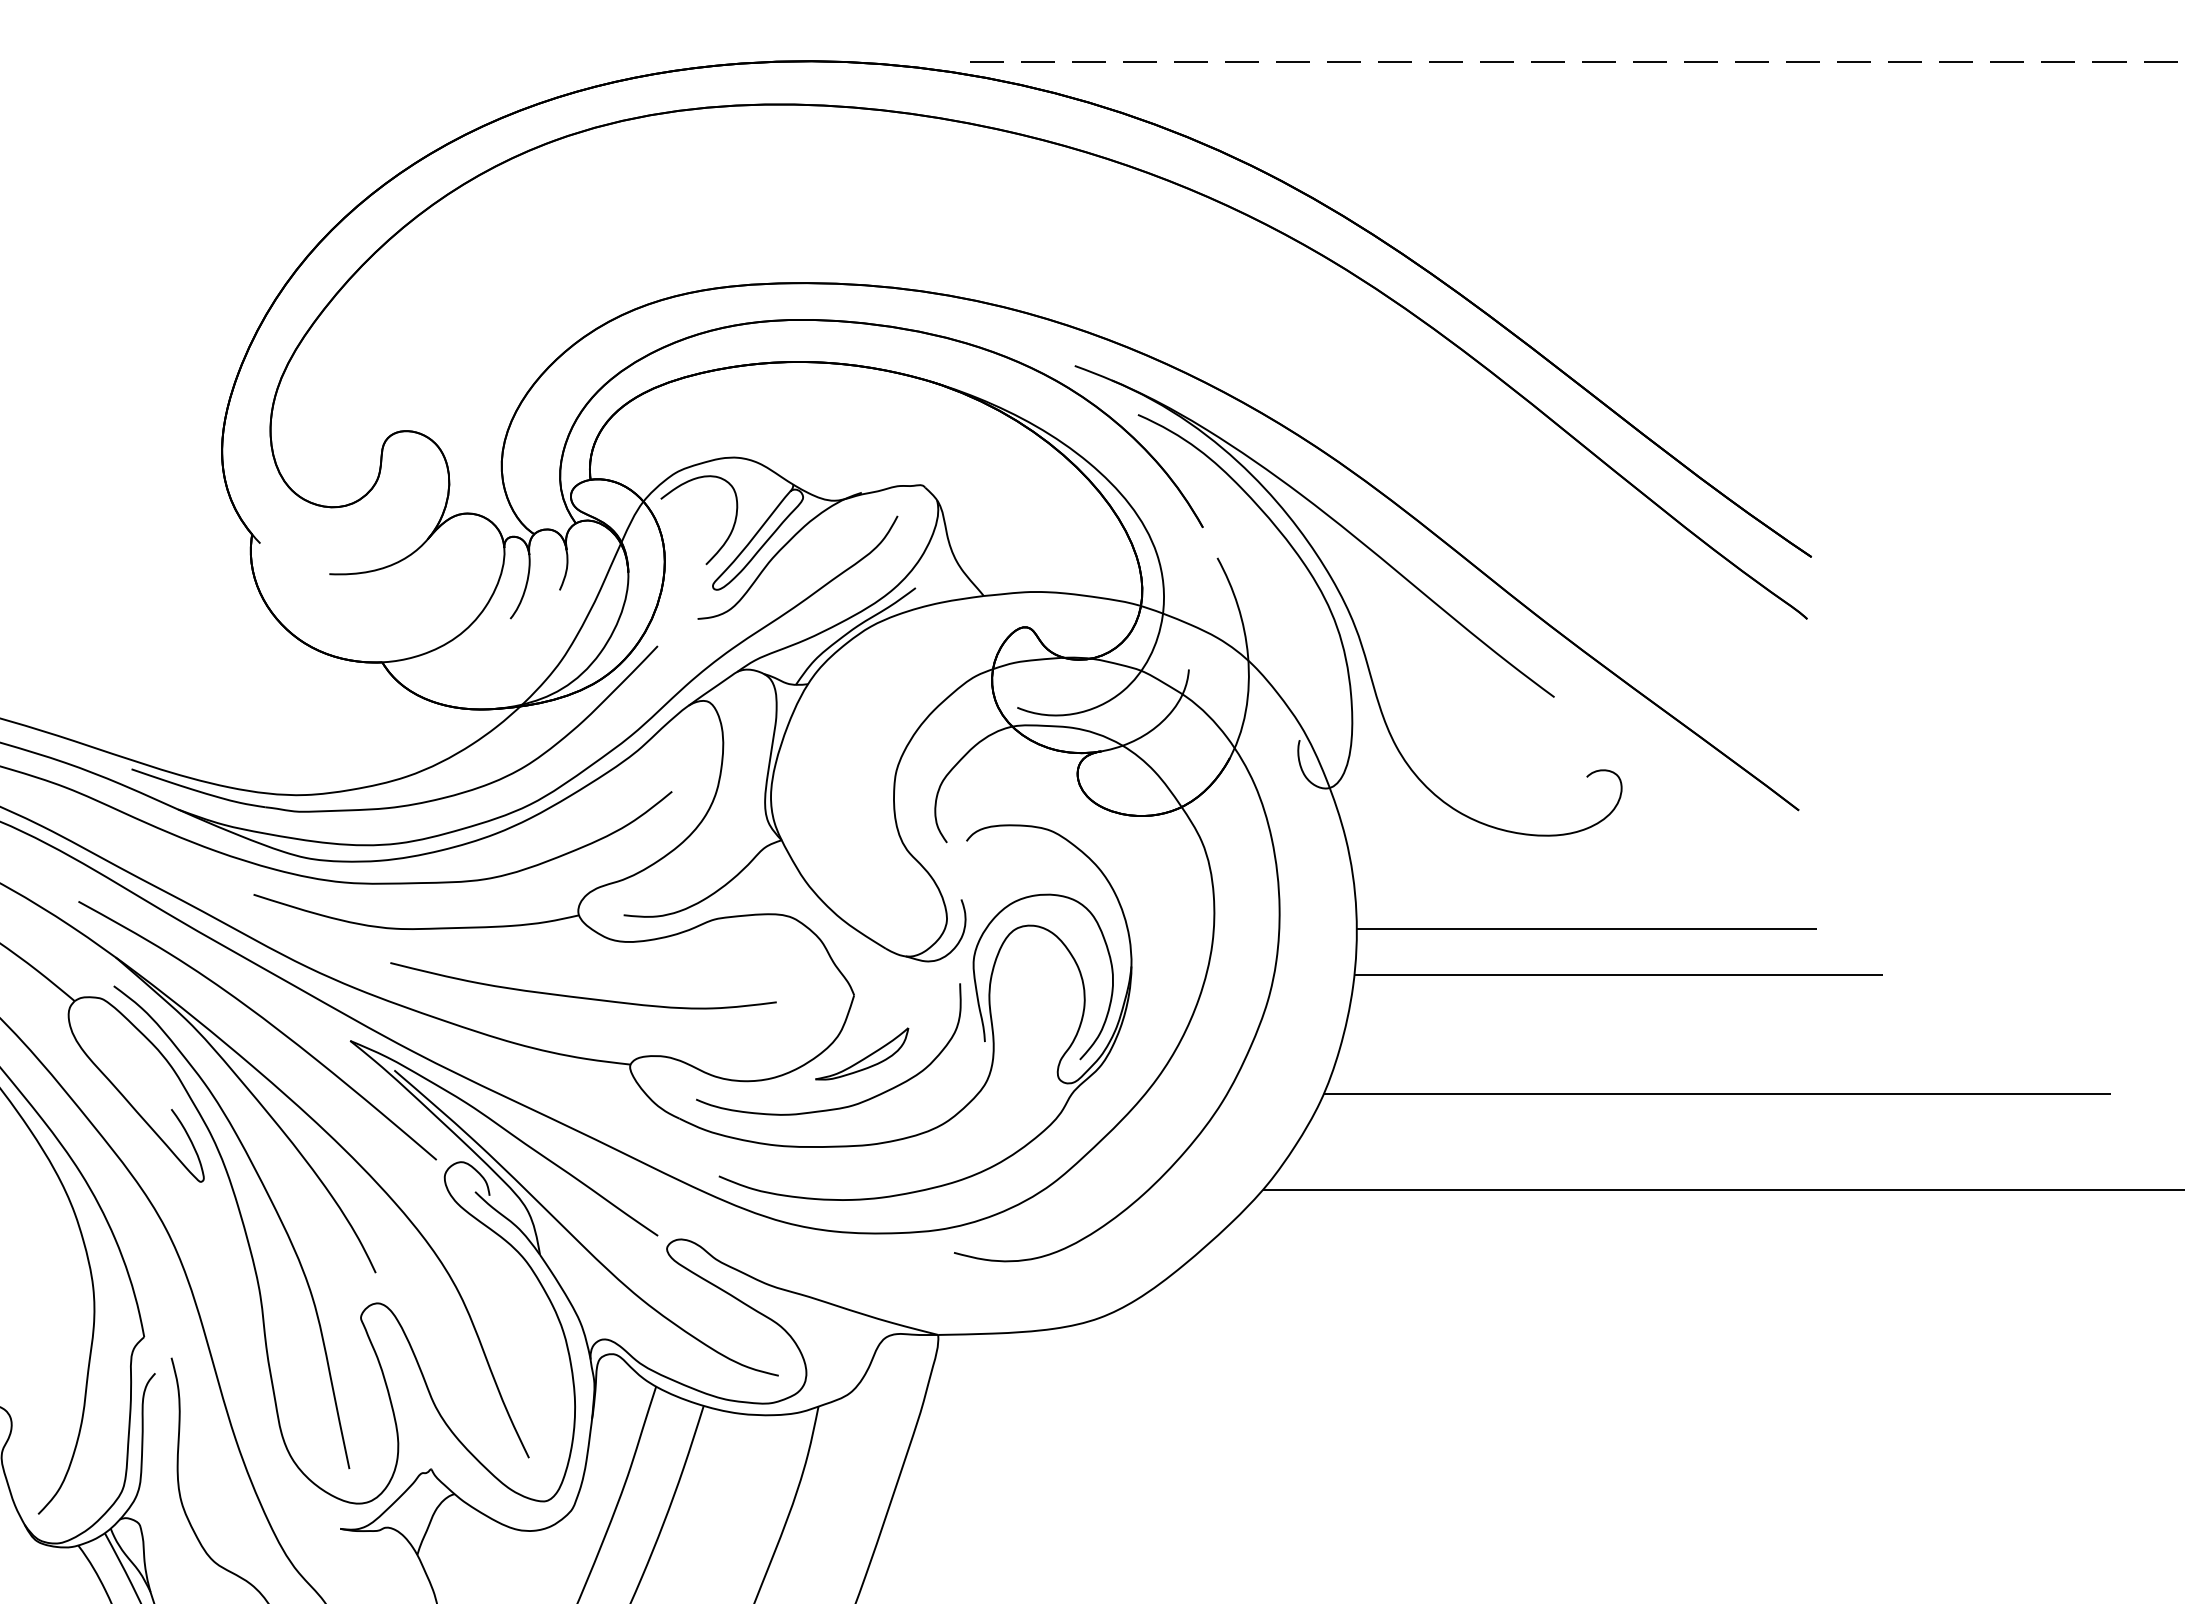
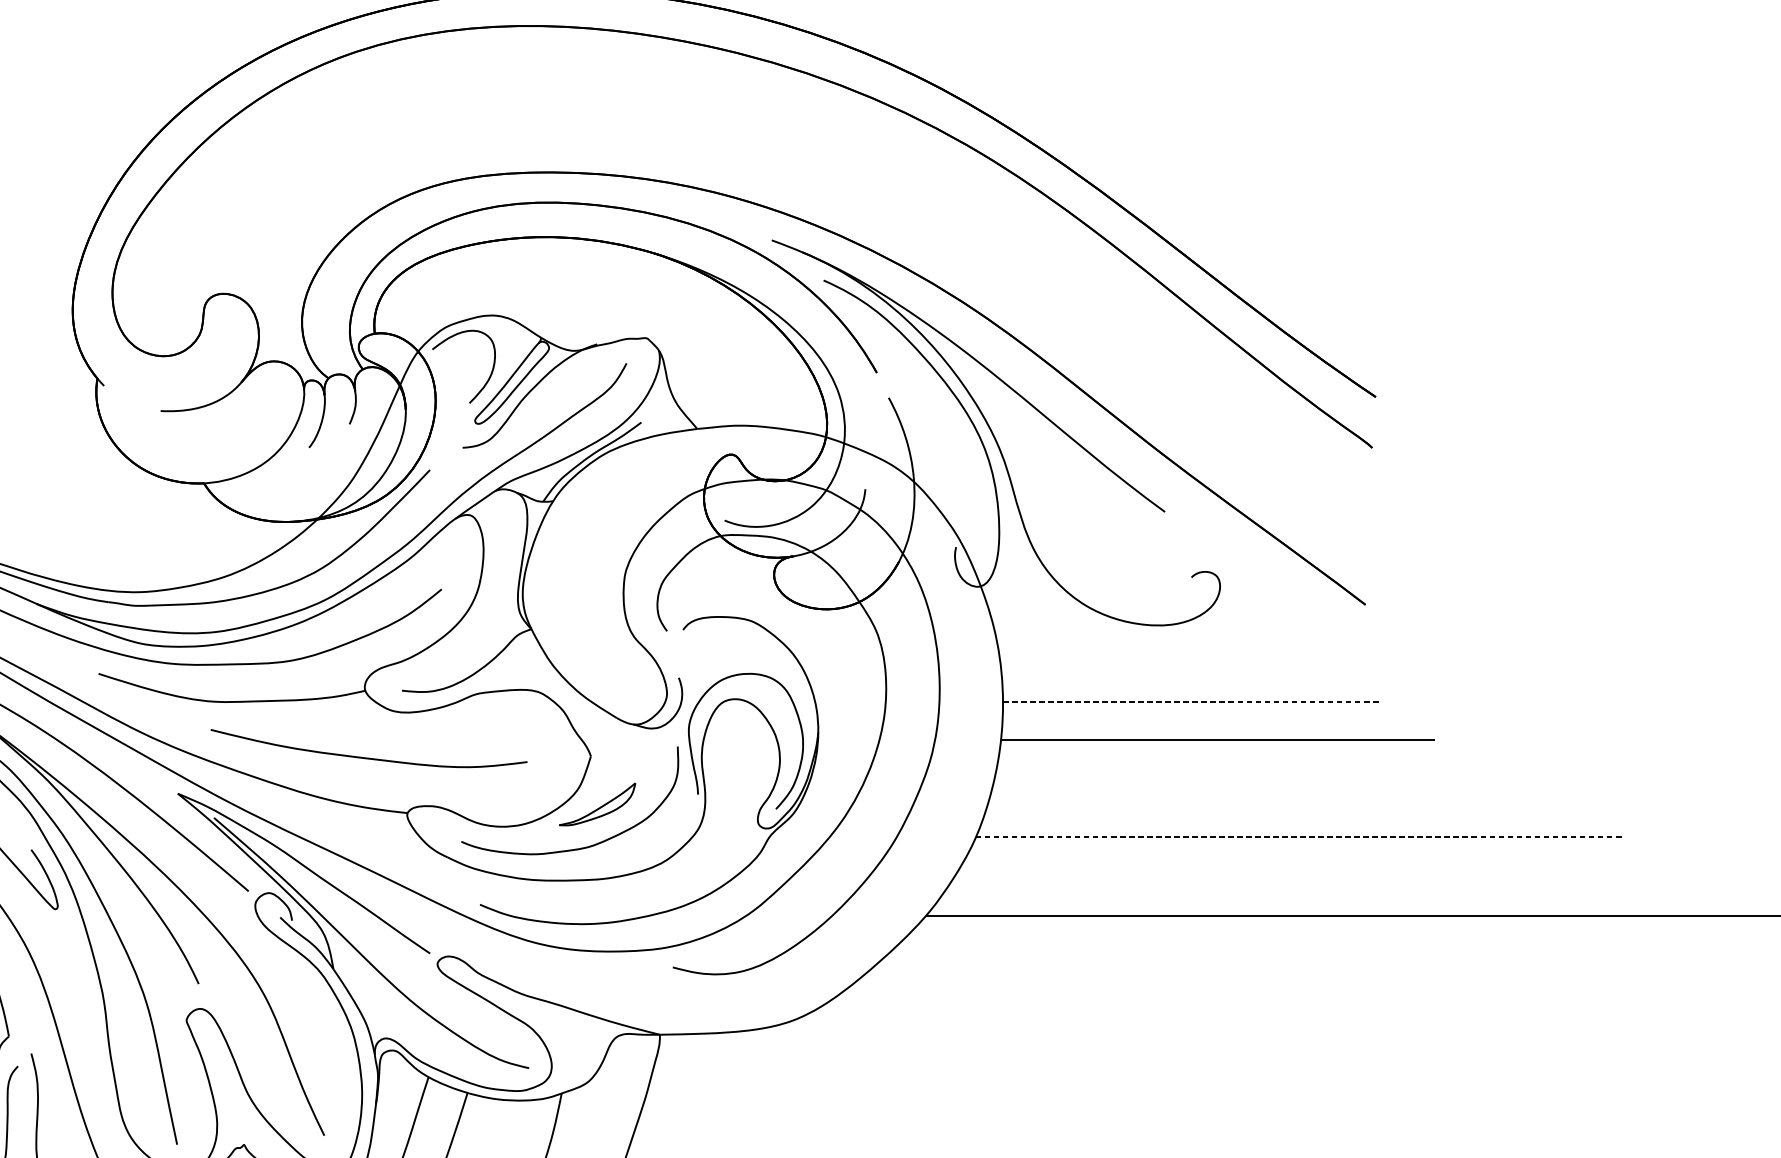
line: (1586, 928) -> (1191, 701), solid -> dashed
line: (1717, 1094) -> (1298, 837), solid -> dashed

